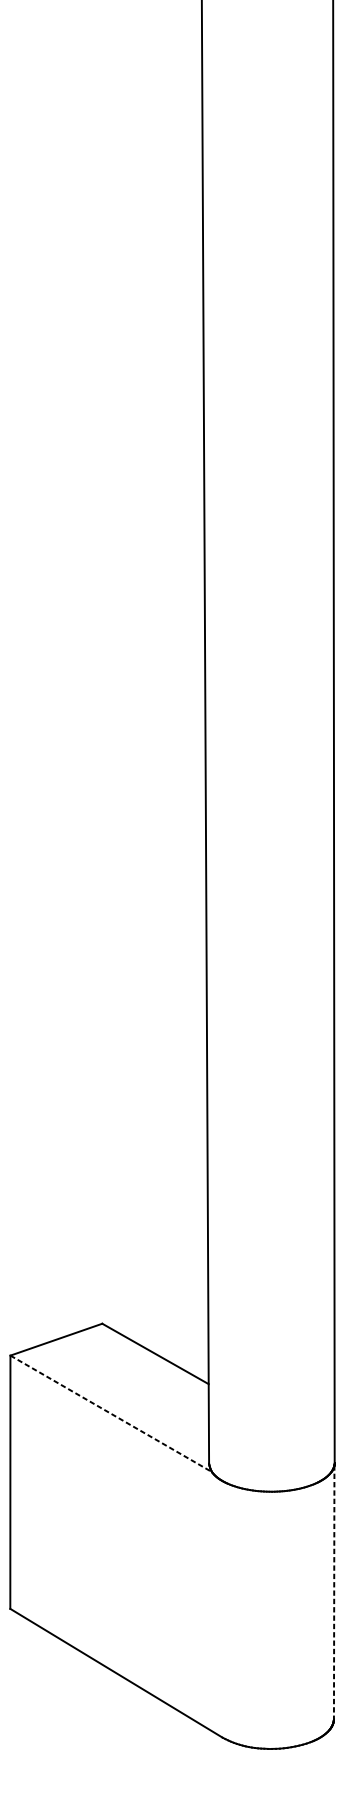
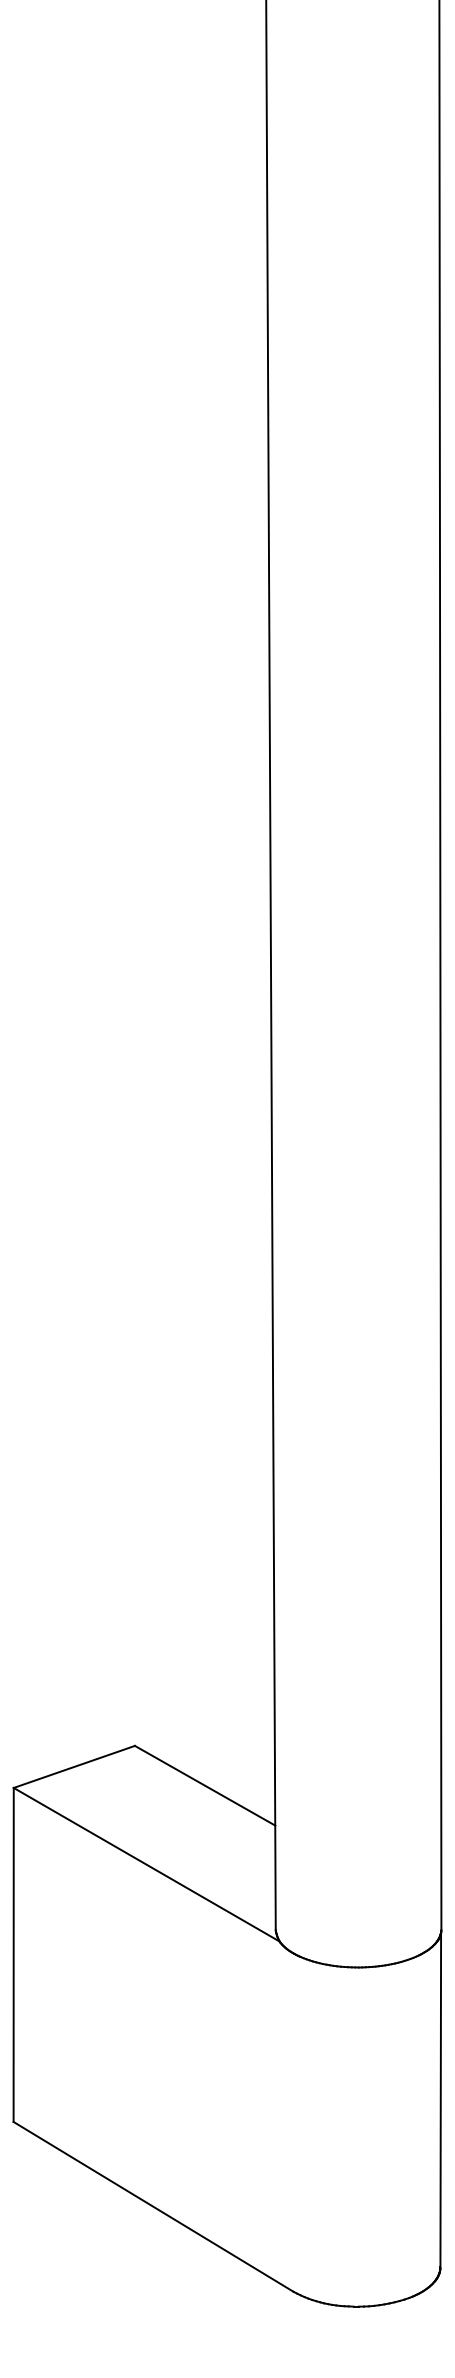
line: (111, 1413) -> (146, 1864), dashed -> solid
line: (333, 1592) -> (440, 2100), dashed -> solid

